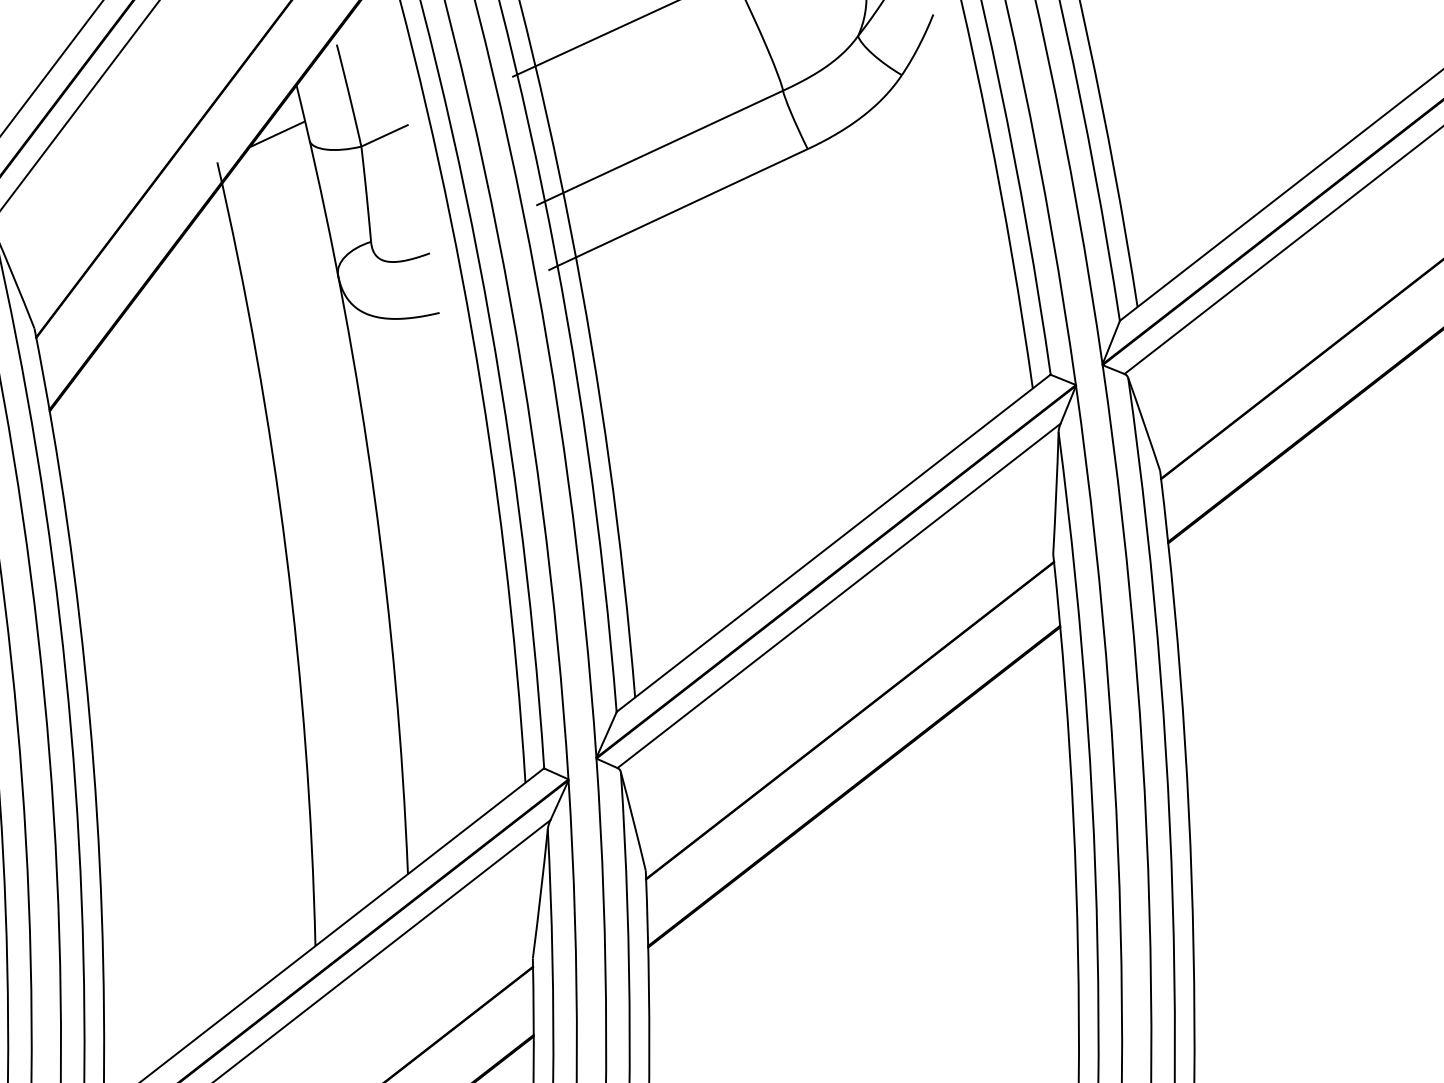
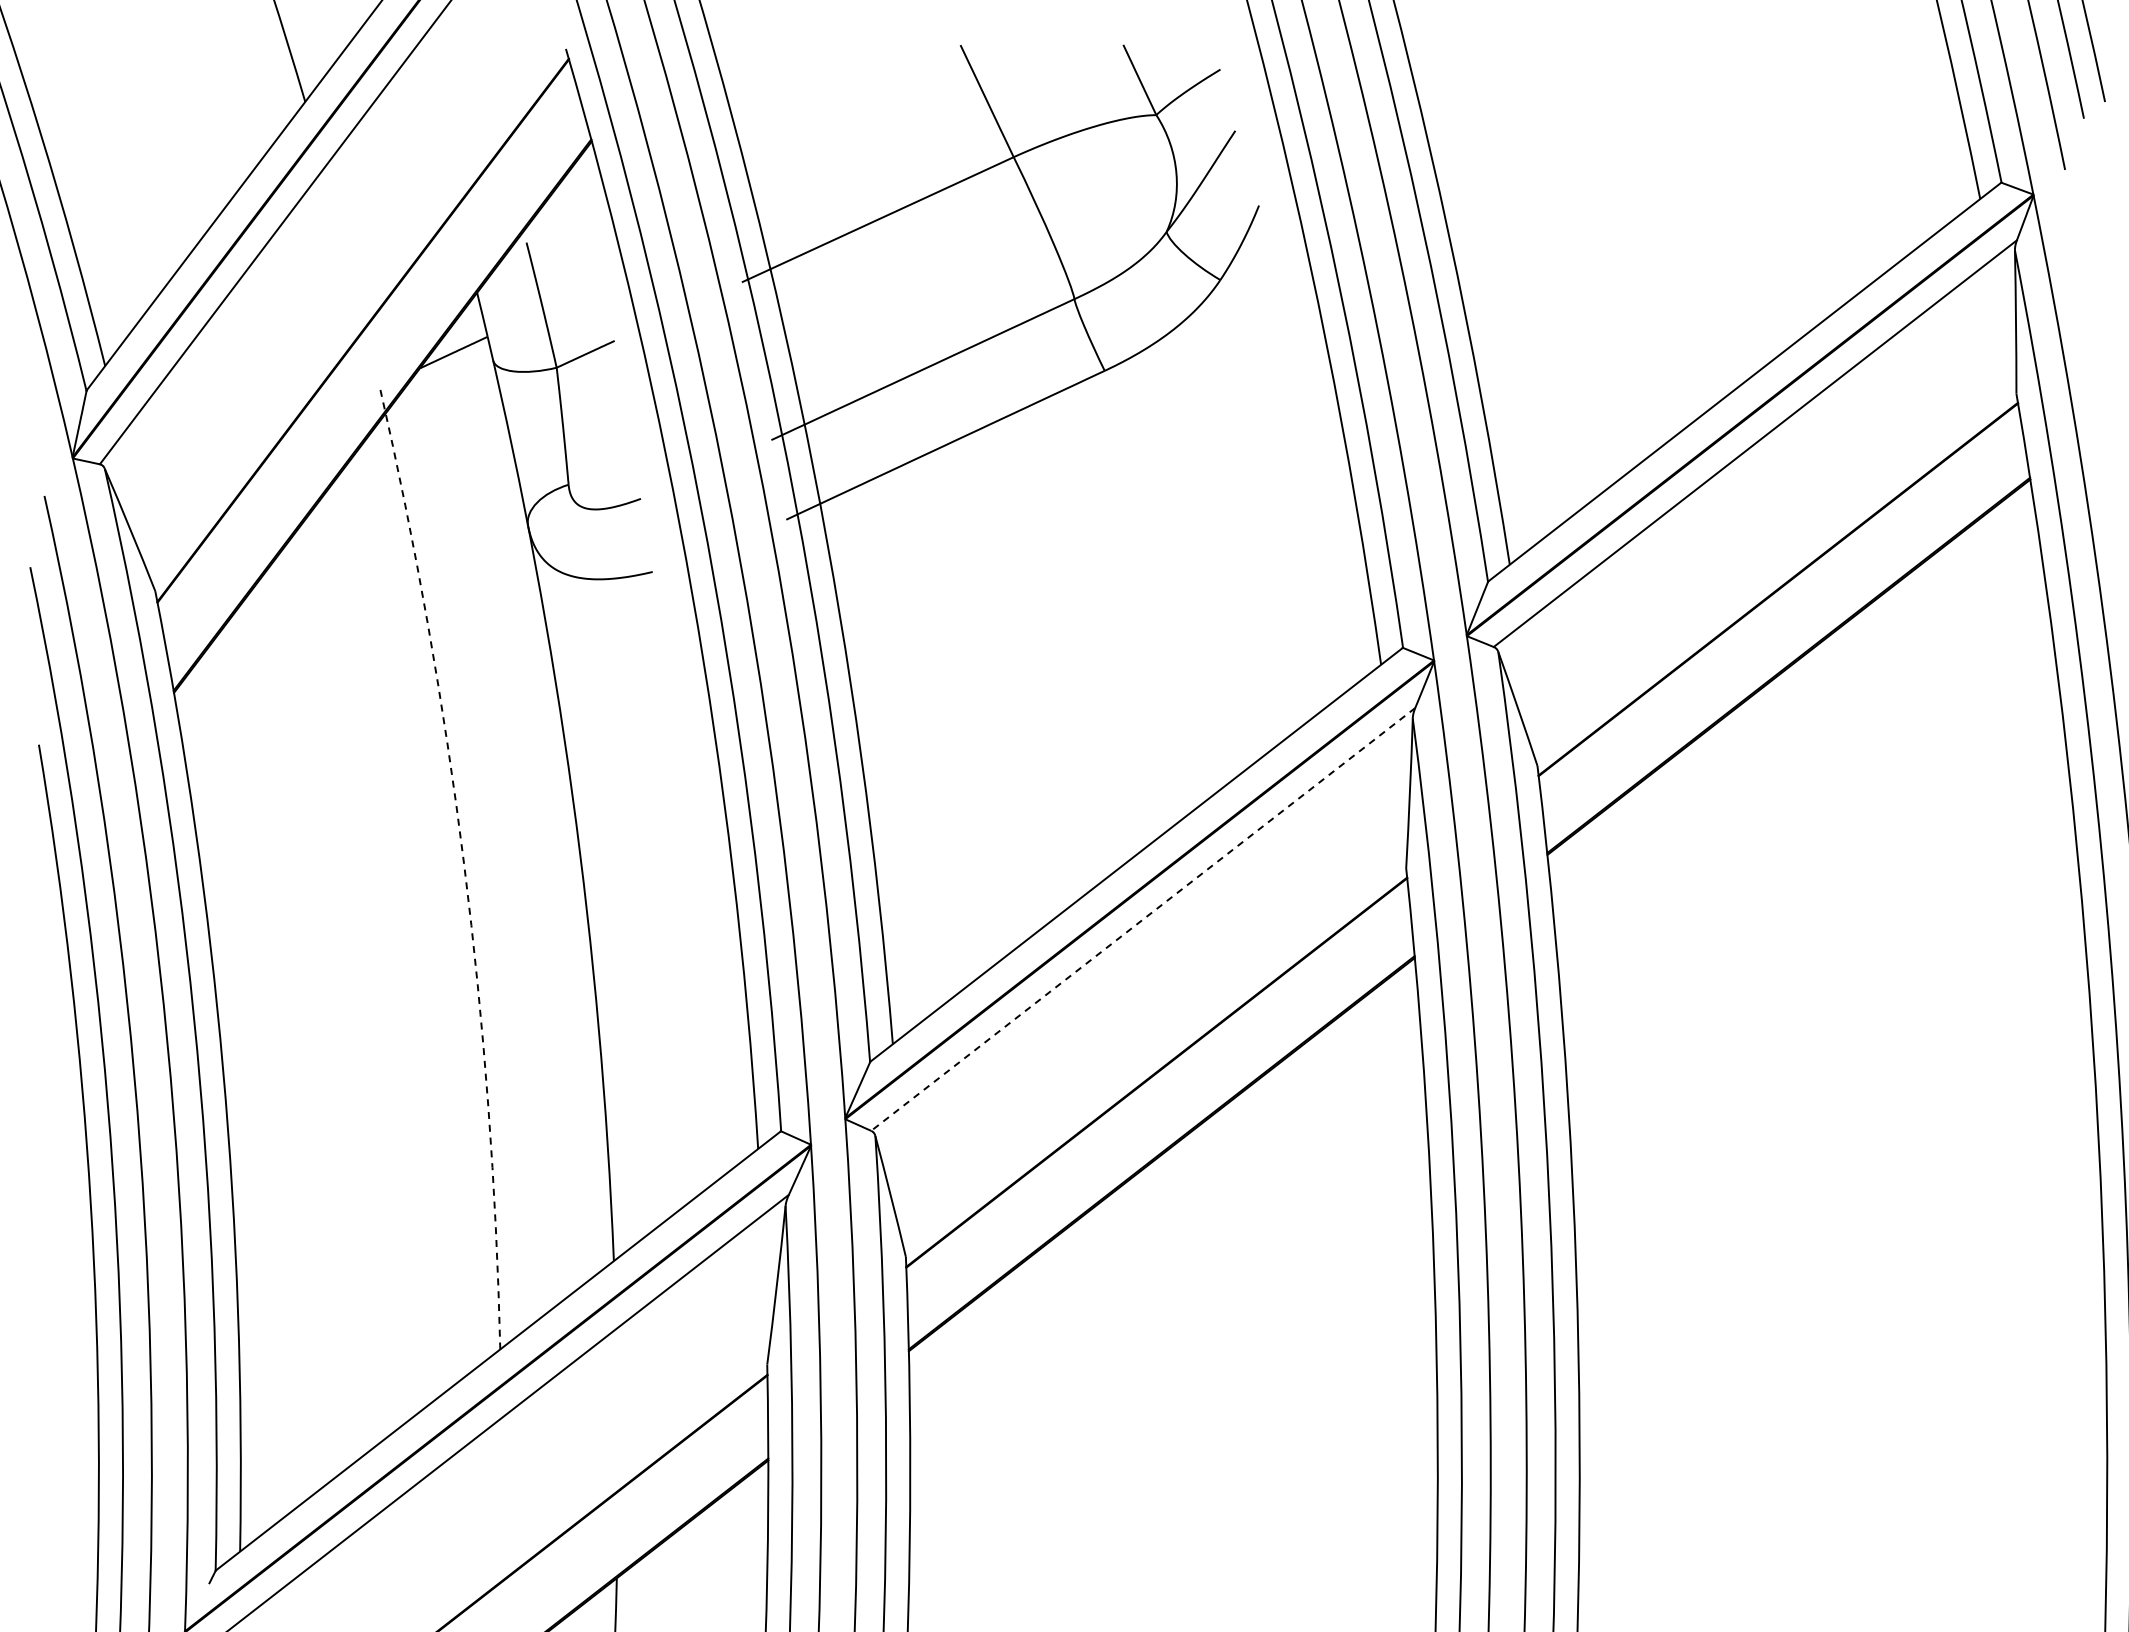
arc: (286, 551) -> (464, 865), solid -> dashed
line: (839, 595) -> (1143, 919), solid -> dashed

